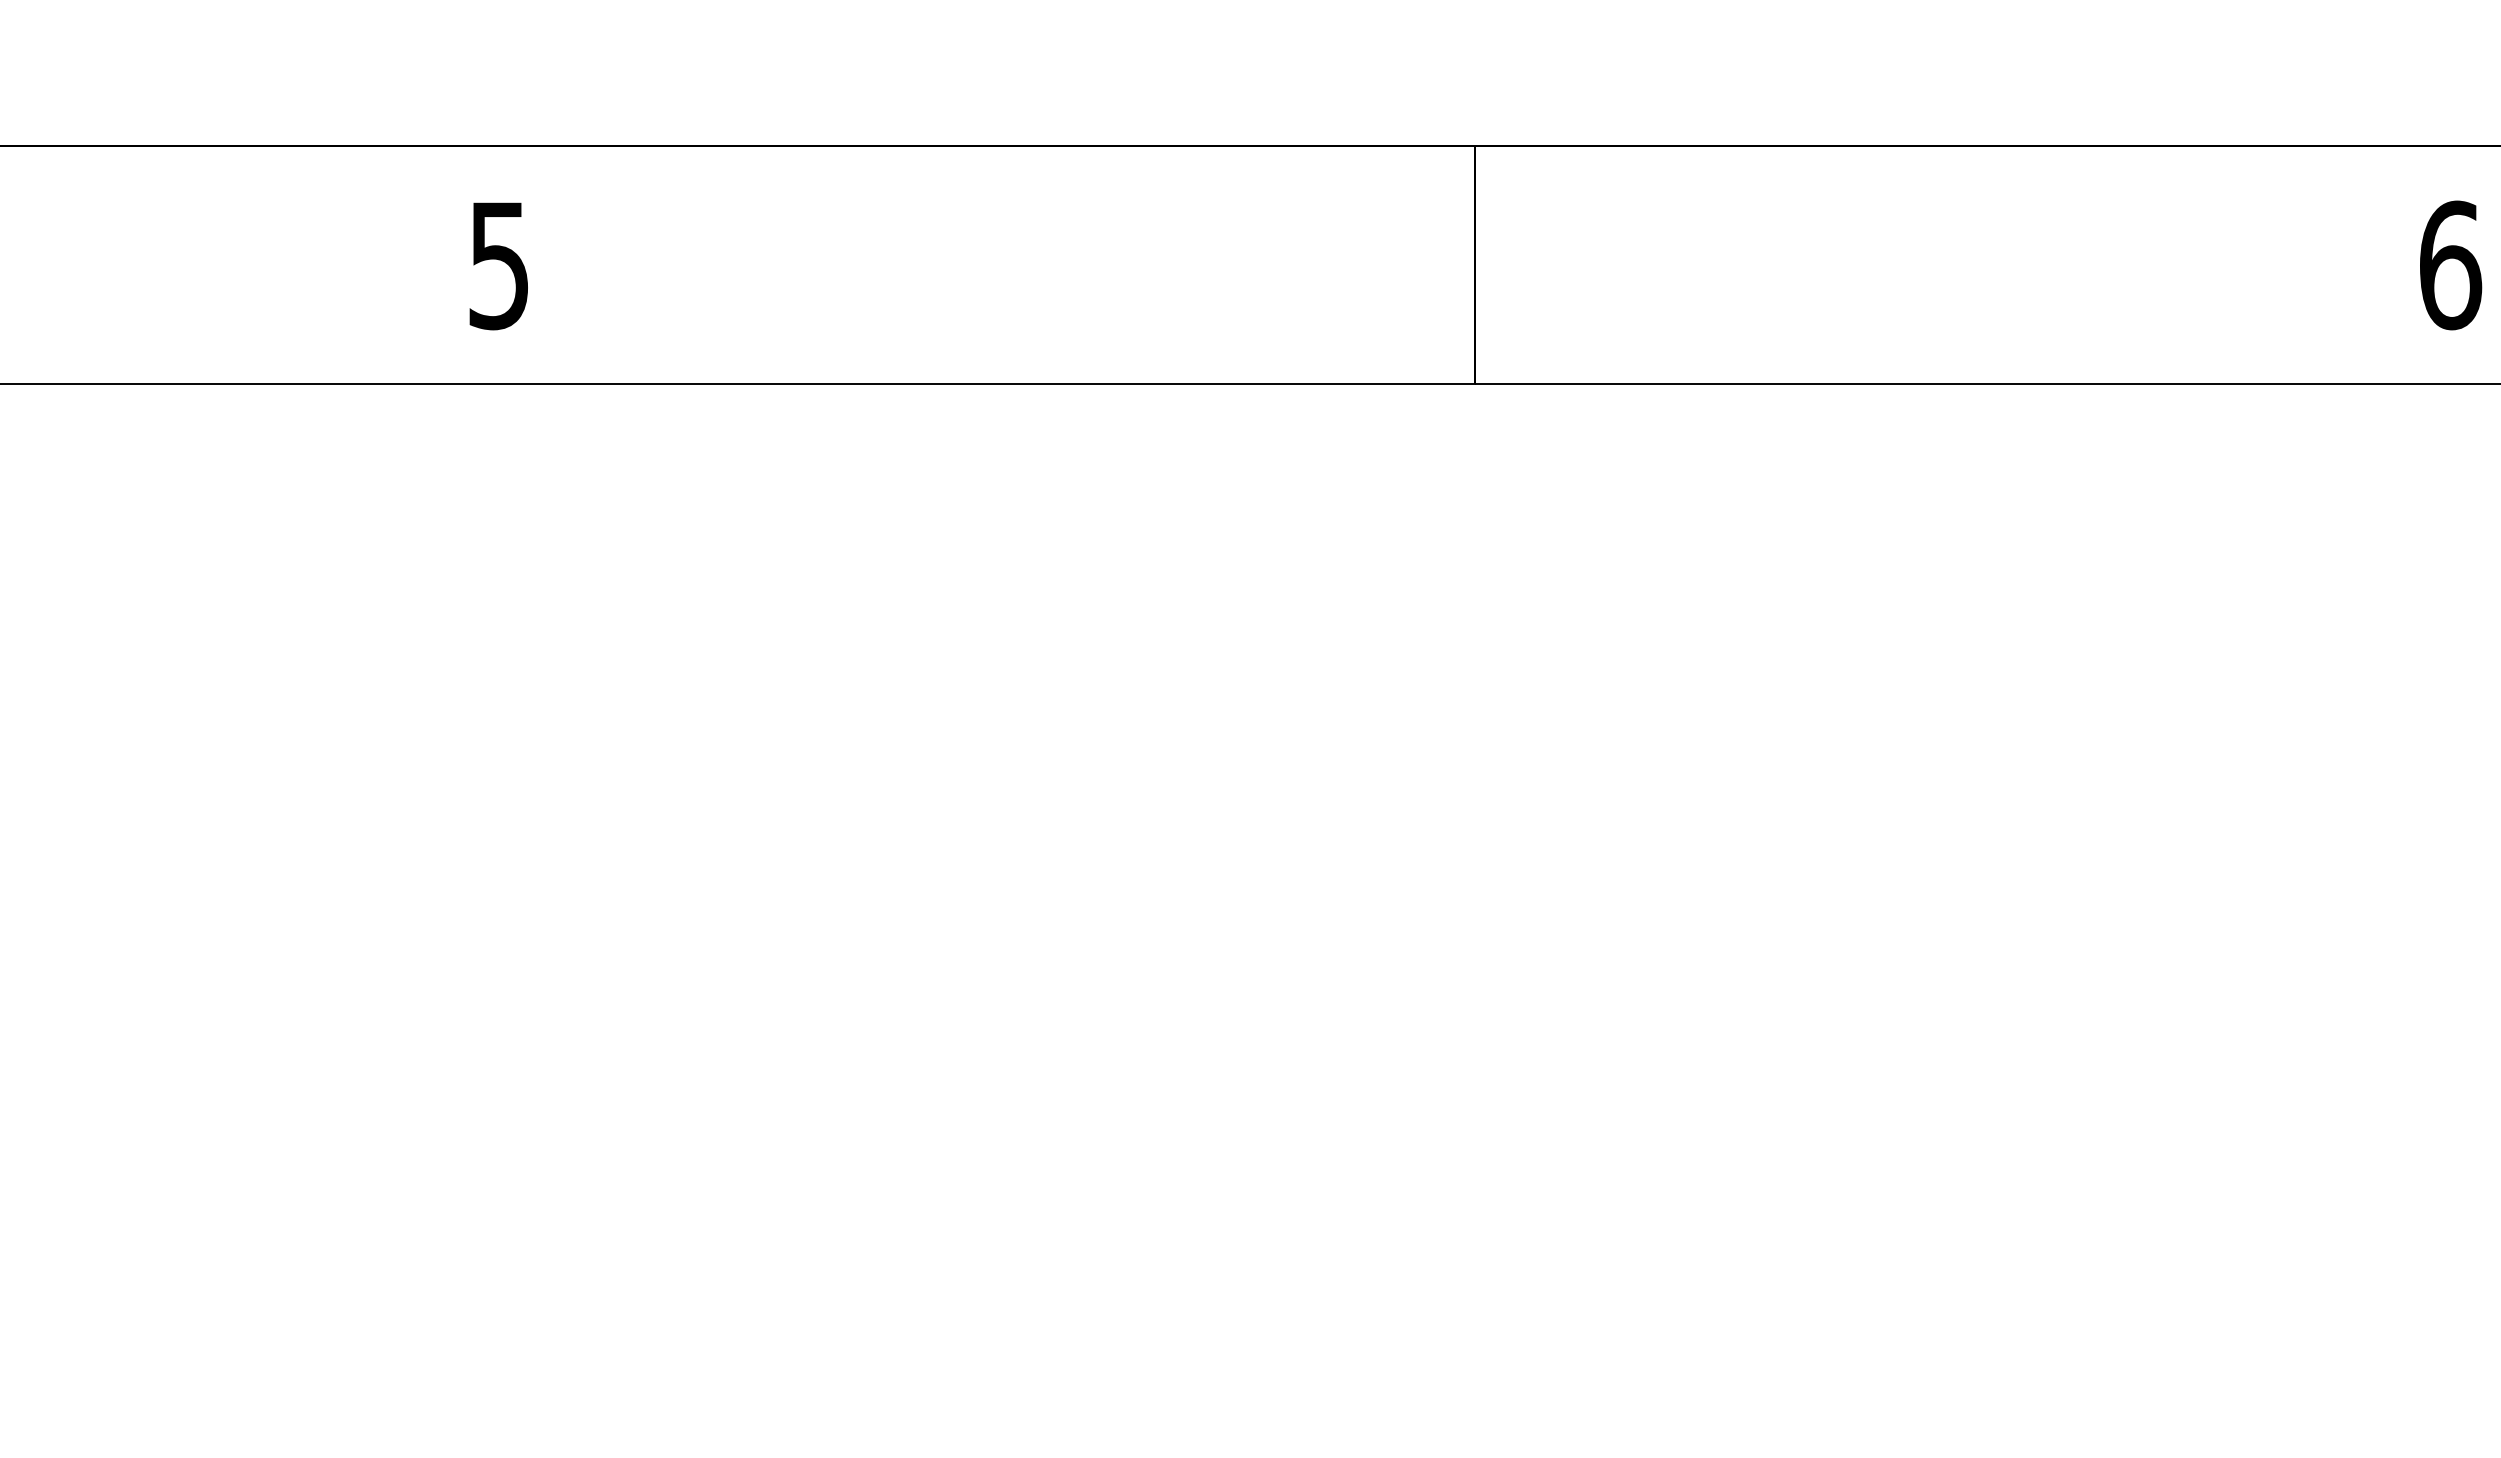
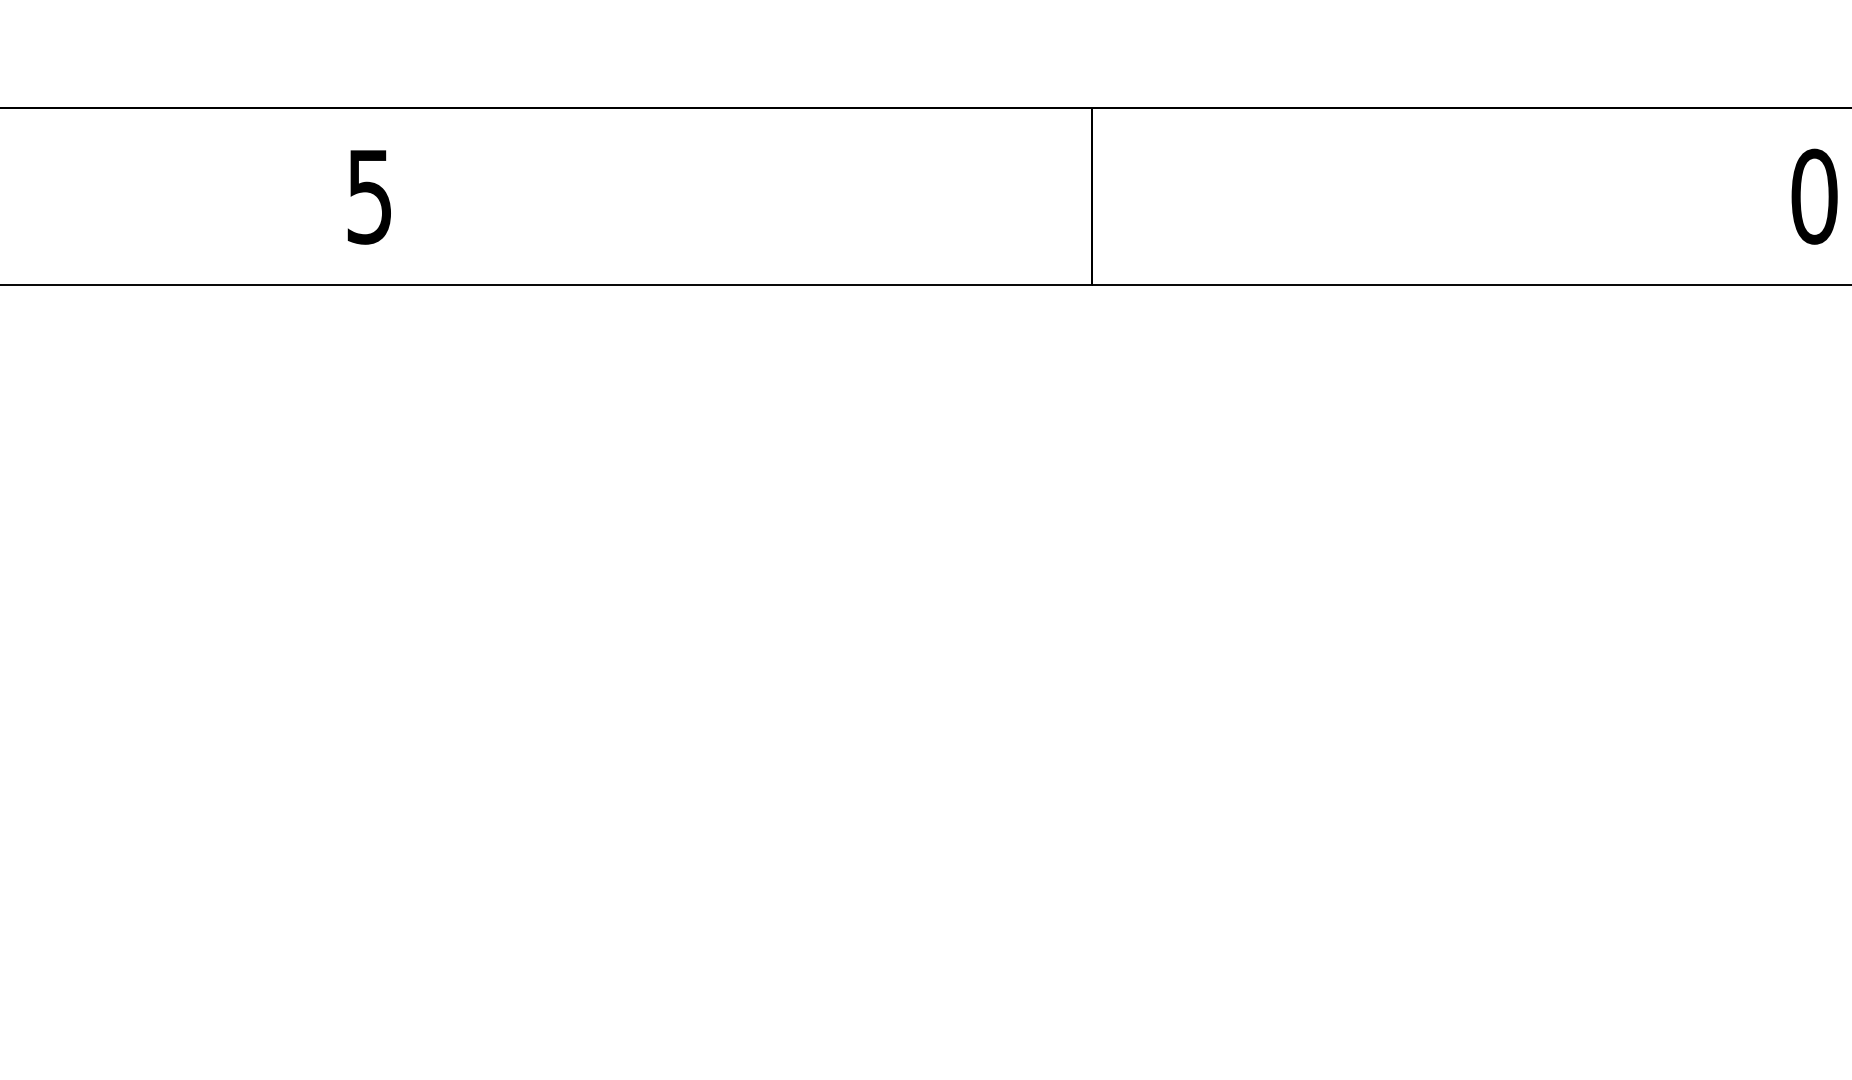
text: (2450, 265) -> (1814, 196), 6 -> 0

